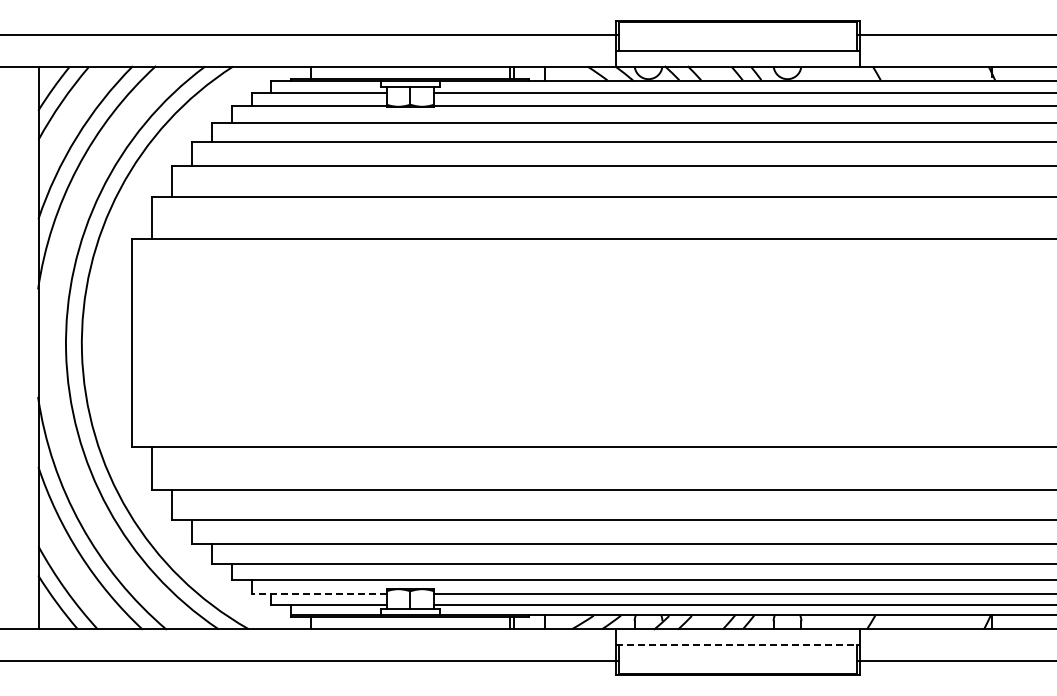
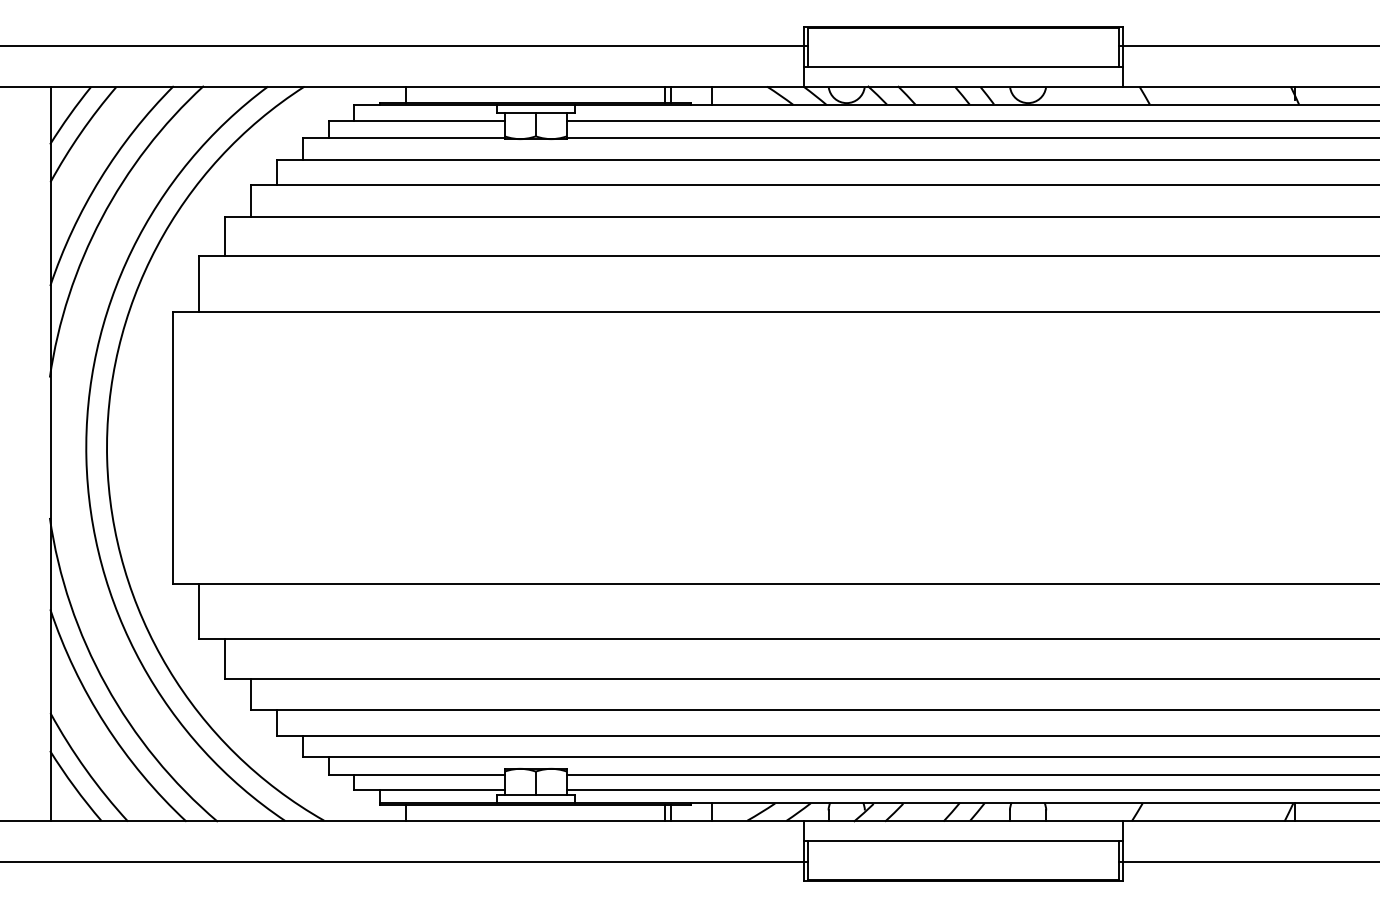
line: (318, 593) -> (415, 774), dashed -> solid
line: (738, 644) -> (964, 841), dashed -> solid

